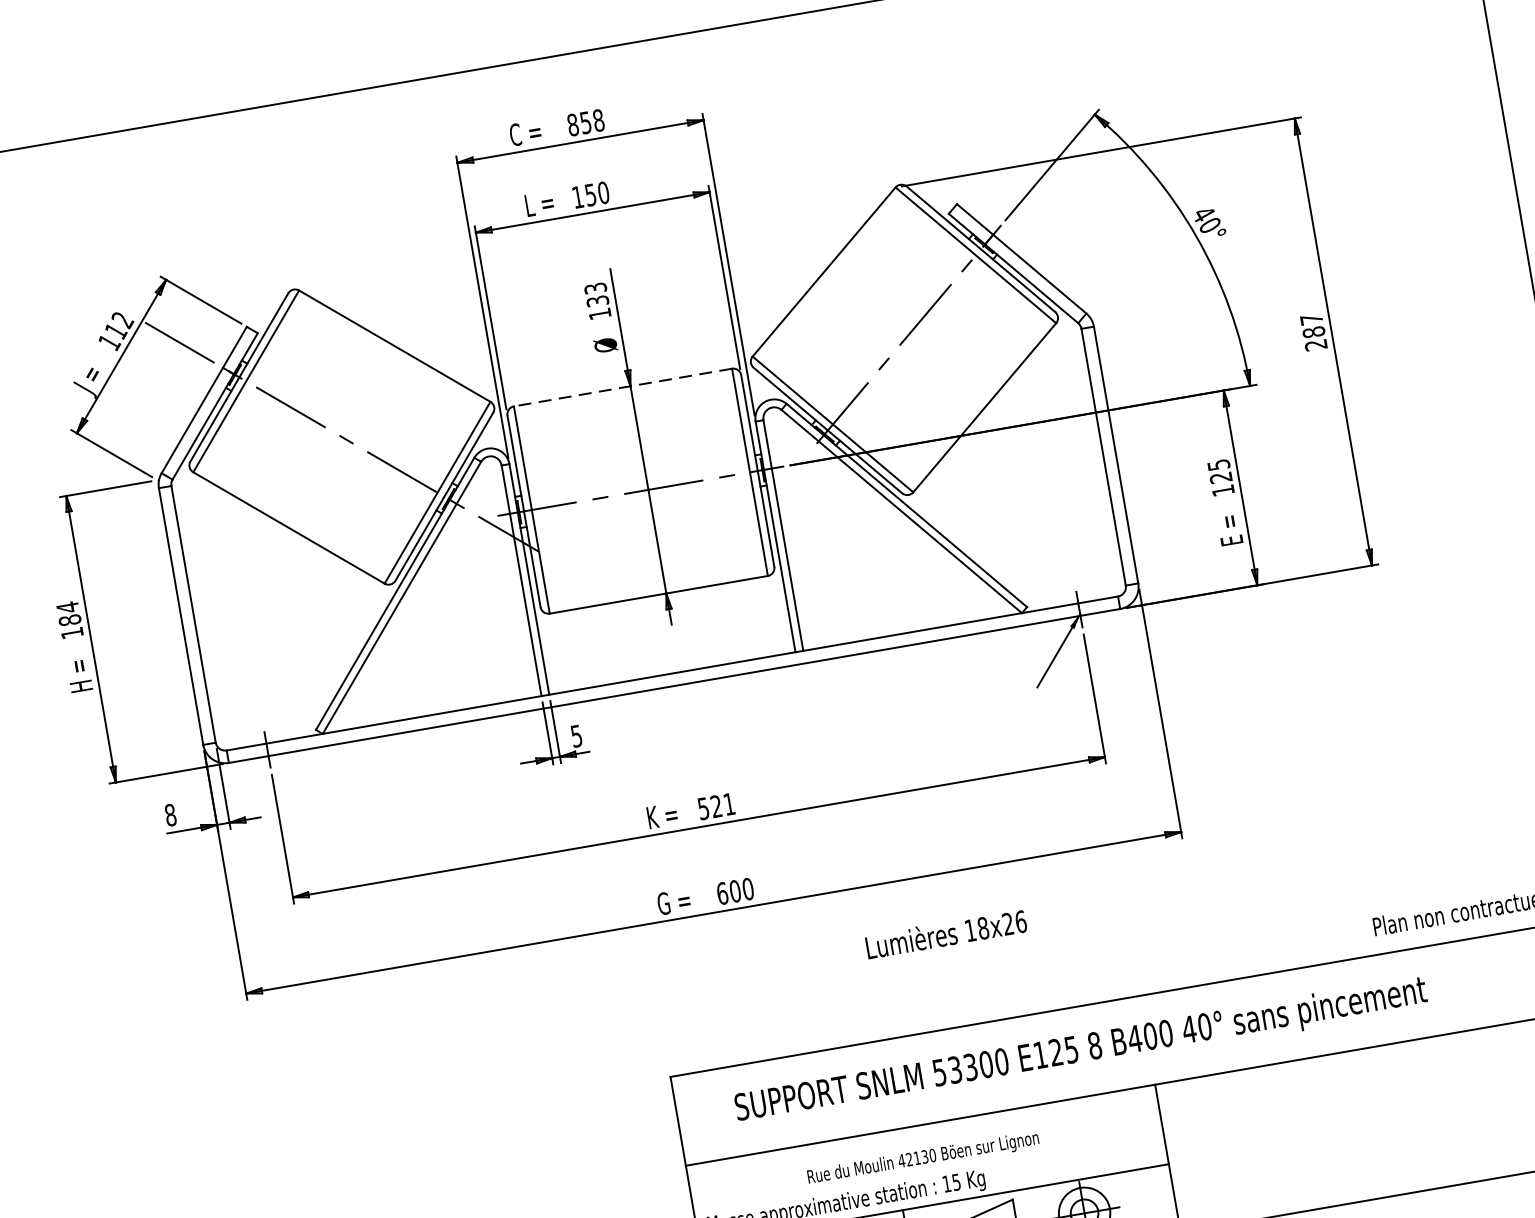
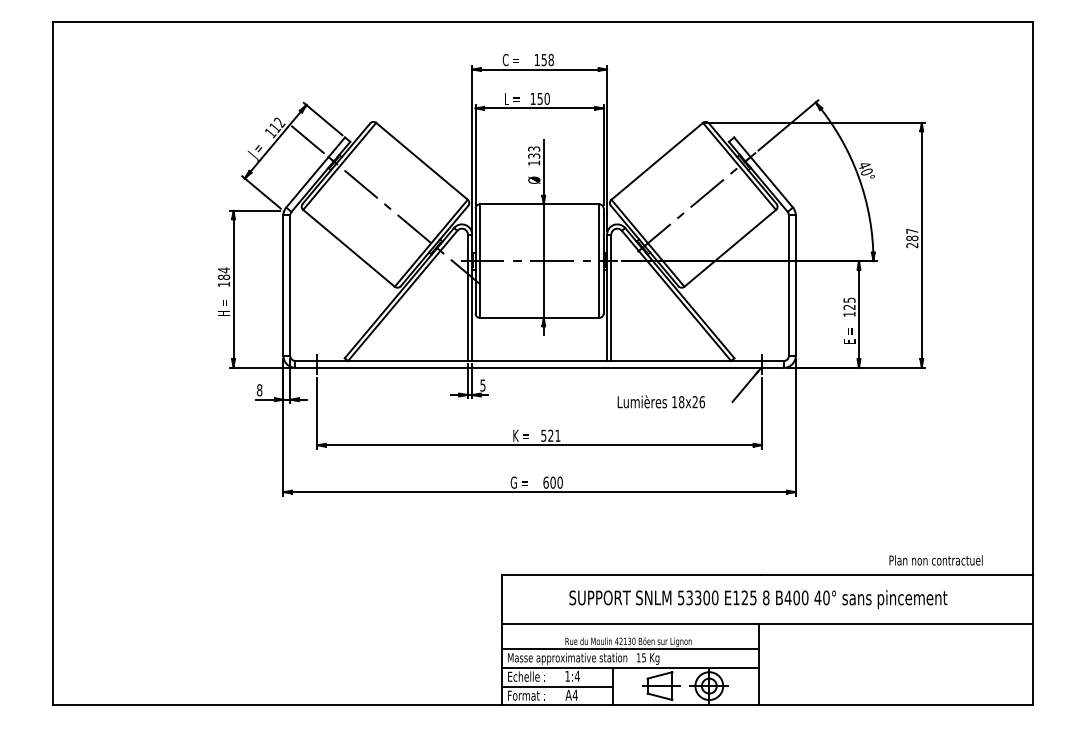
text: (571, 126) -> (536, 60), 858 -> 158
line: (622, 387) -> (539, 204), dashed -> solid
text: (944, 933) -> (660, 401), moved
text: (1081, 1051) -> (758, 599), moved
line: (927, 1169) -> (629, 648), added

